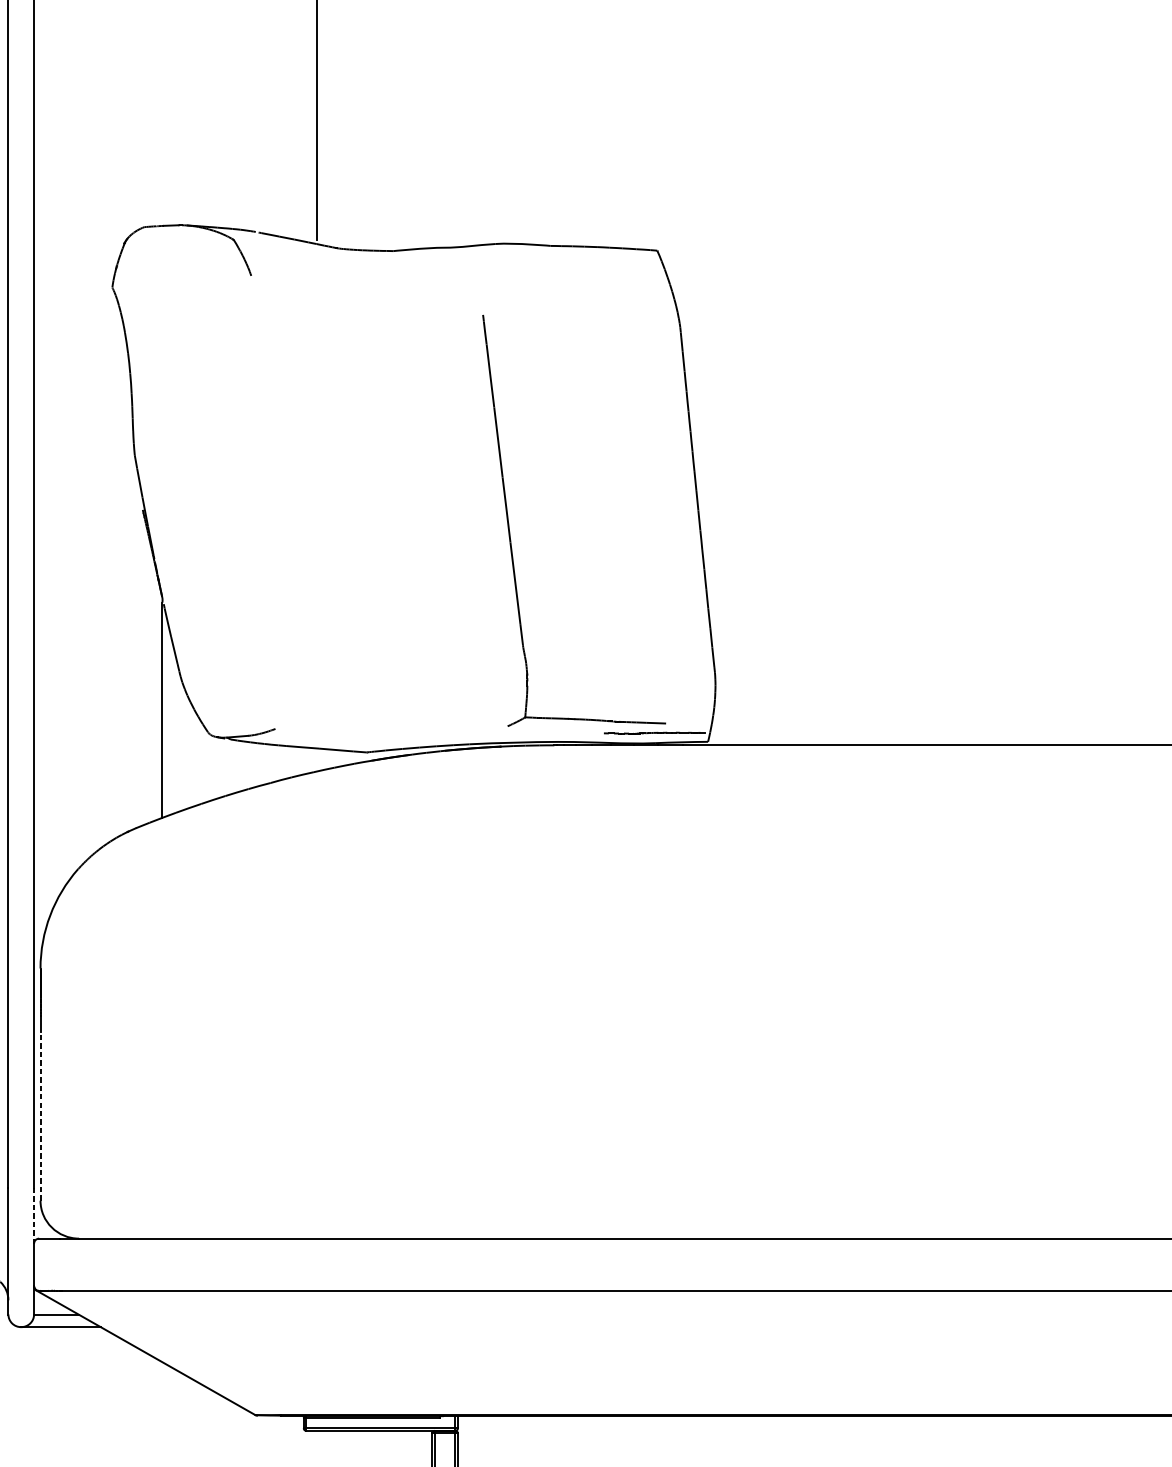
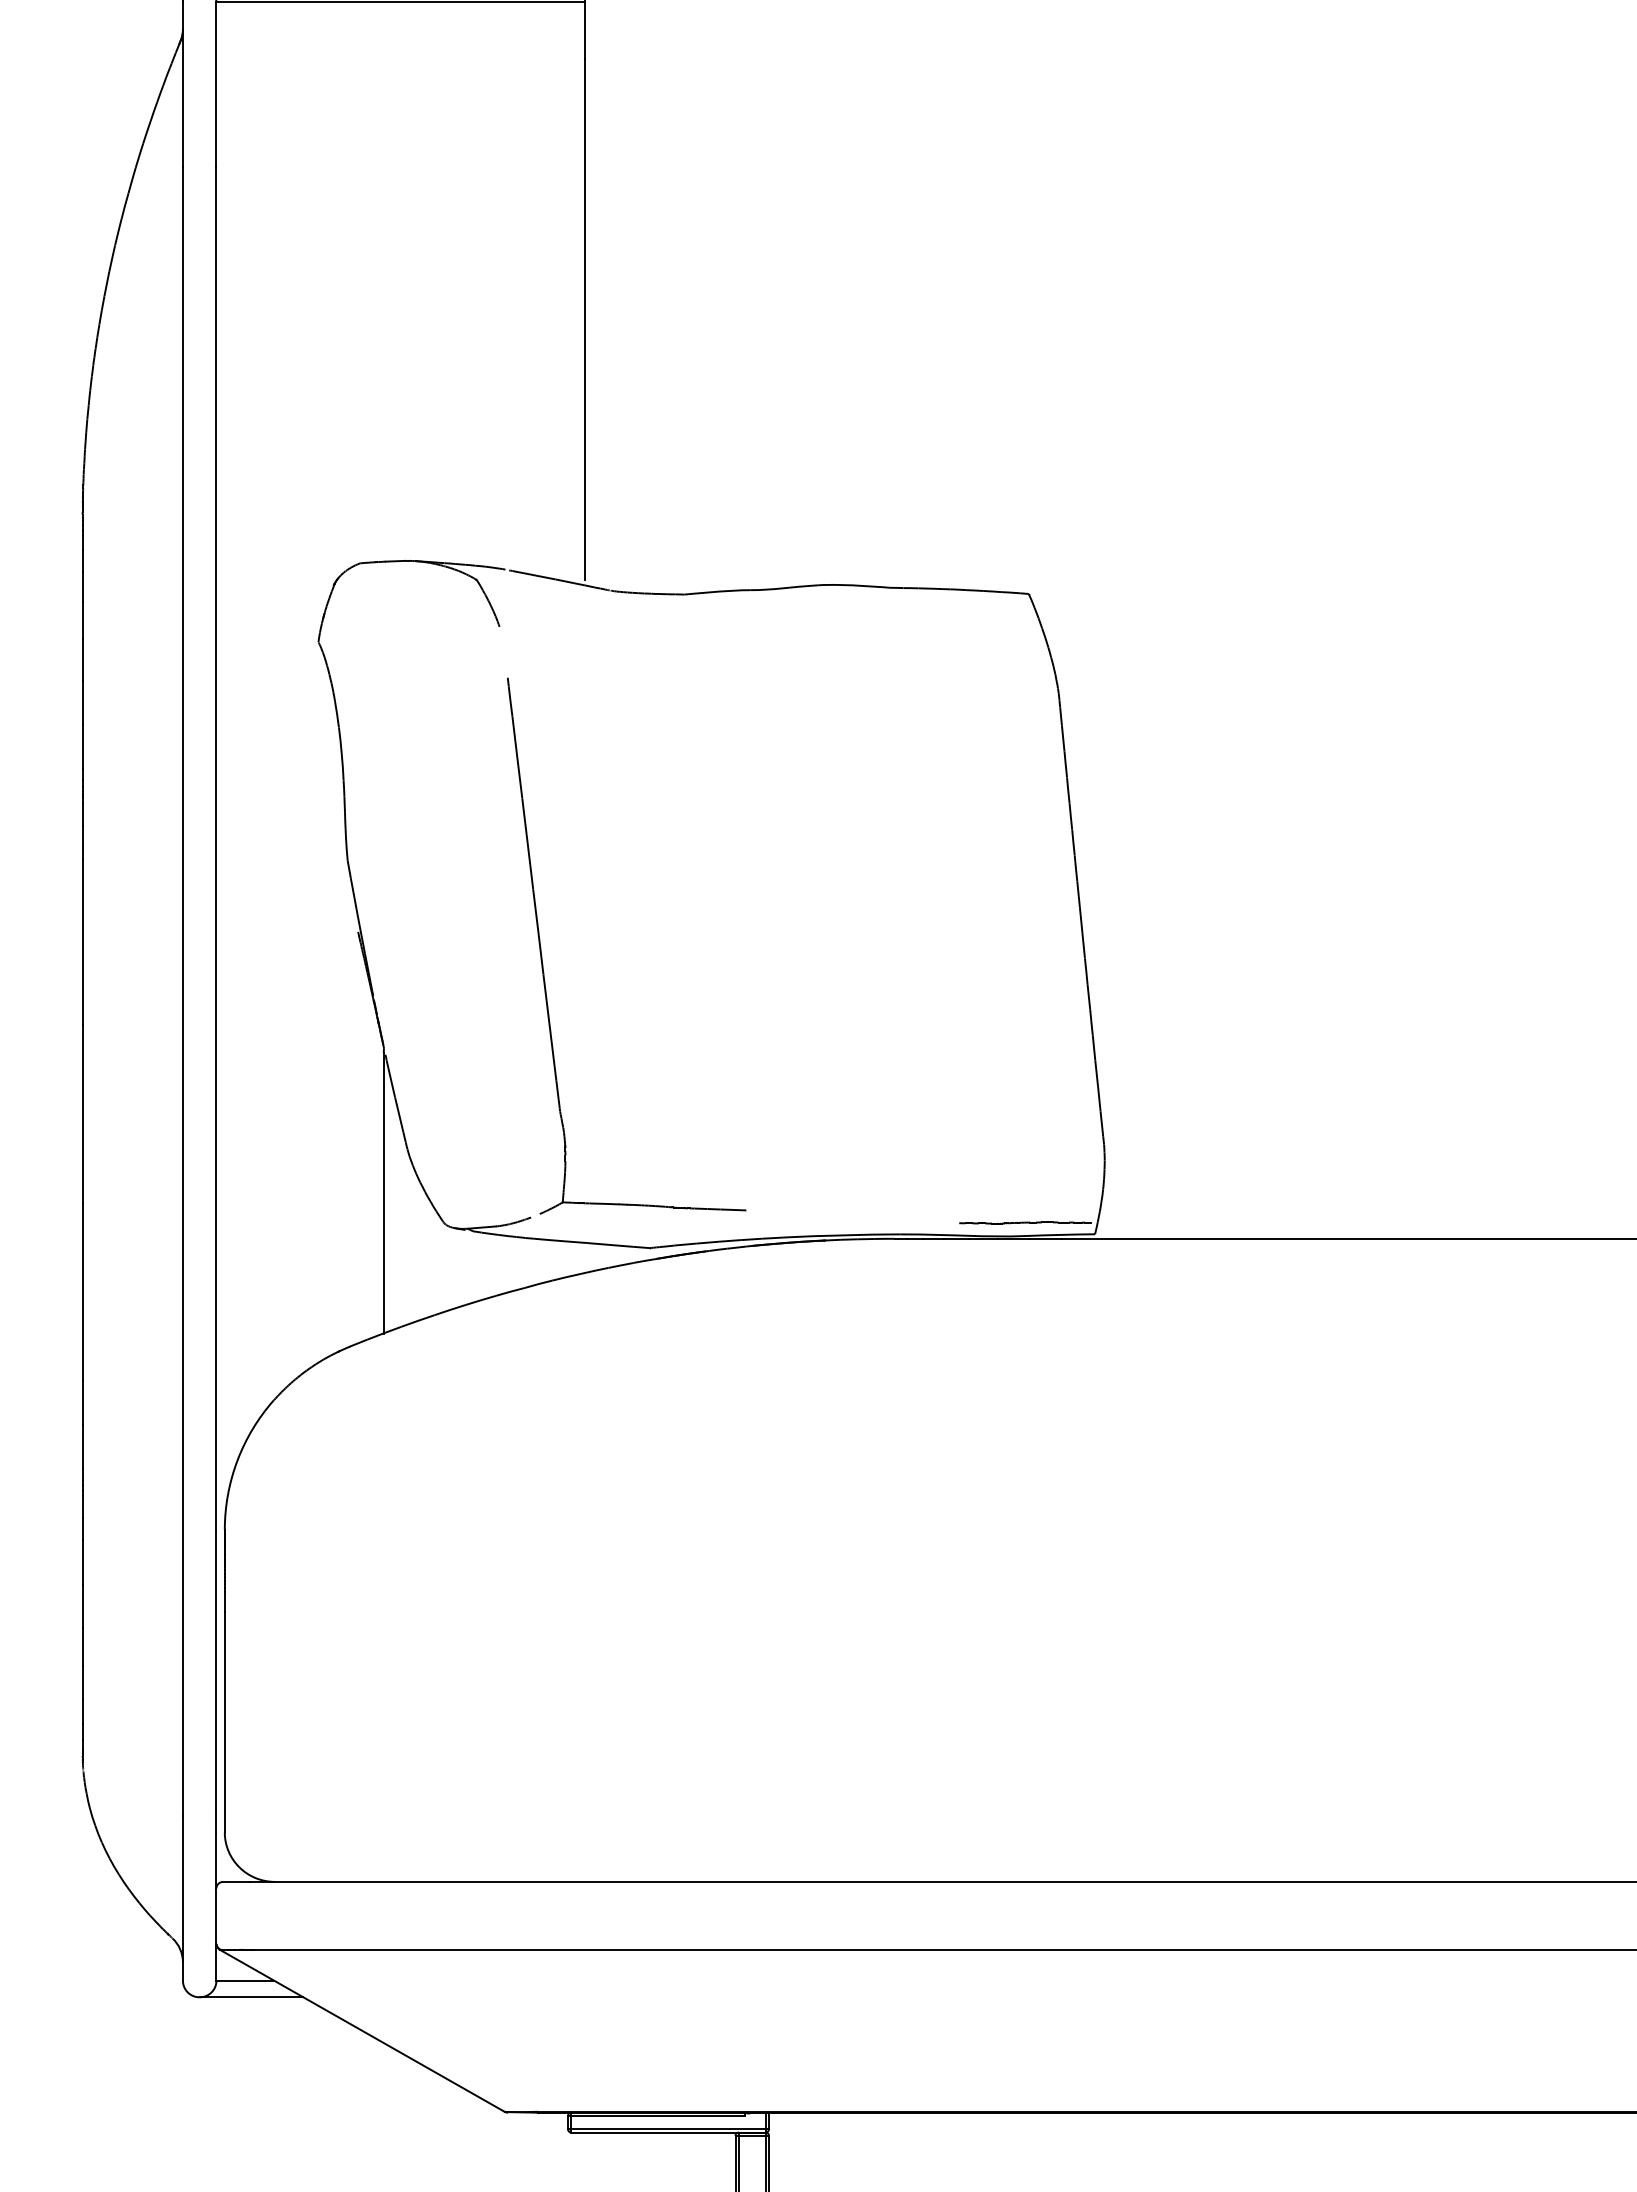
part: (509, 527) -> (542, 955), moved
line: (40, 1115) -> (224, 1721), dashed -> solid
line: (34, 1216) -> (216, 1852), dashed -> solid

